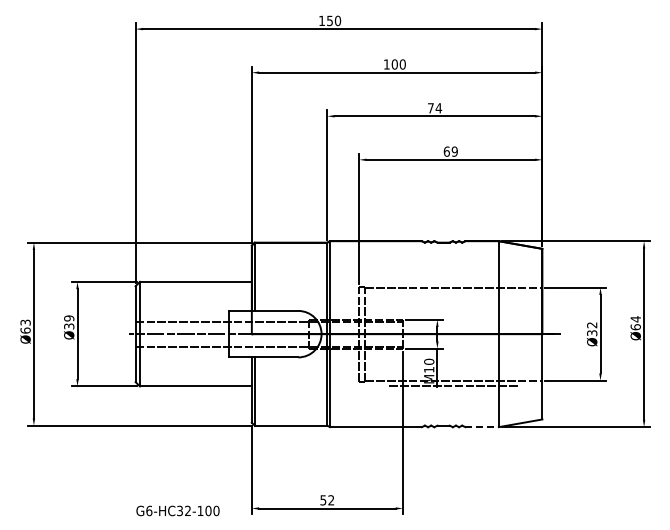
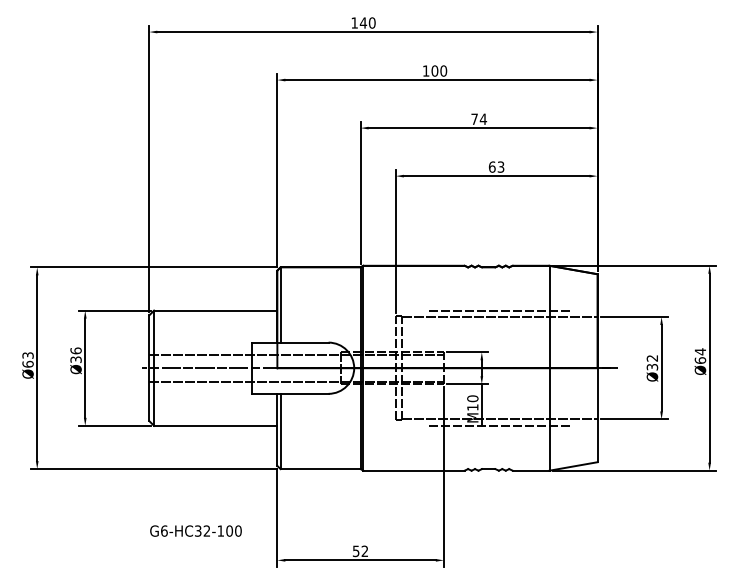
text: (329, 20) -> (362, 22), 150 -> 140
text: (454, 151) -> (500, 166), 69 -> 63
line: (454, 281) -> (500, 310), added
text: (69, 318) -> (76, 350), Ø39 -> Ø36
line: (482, 427) -> (531, 471), dashed -> solid
text: (177, 510) -> (195, 530), moved

